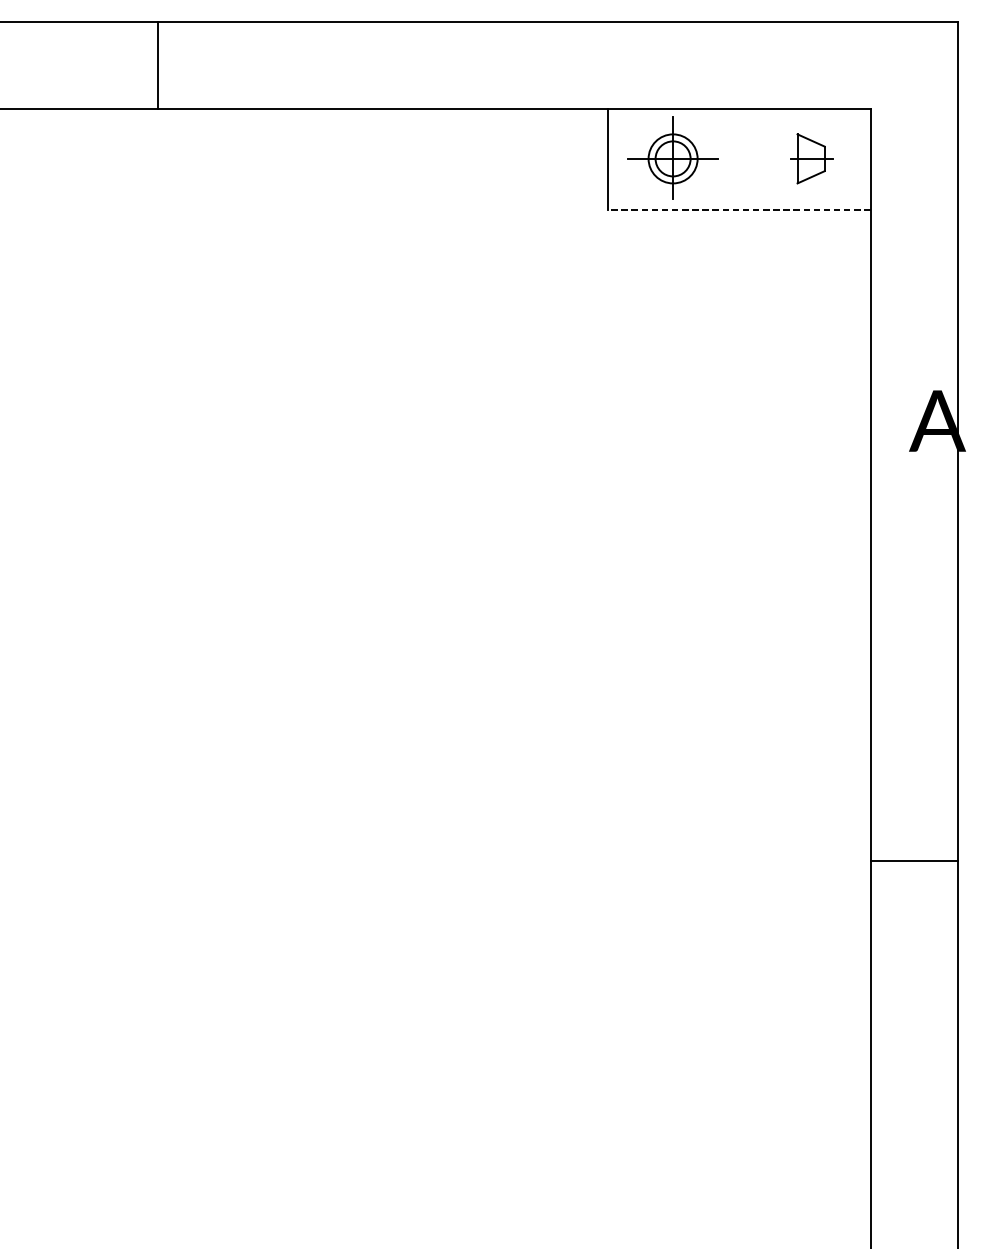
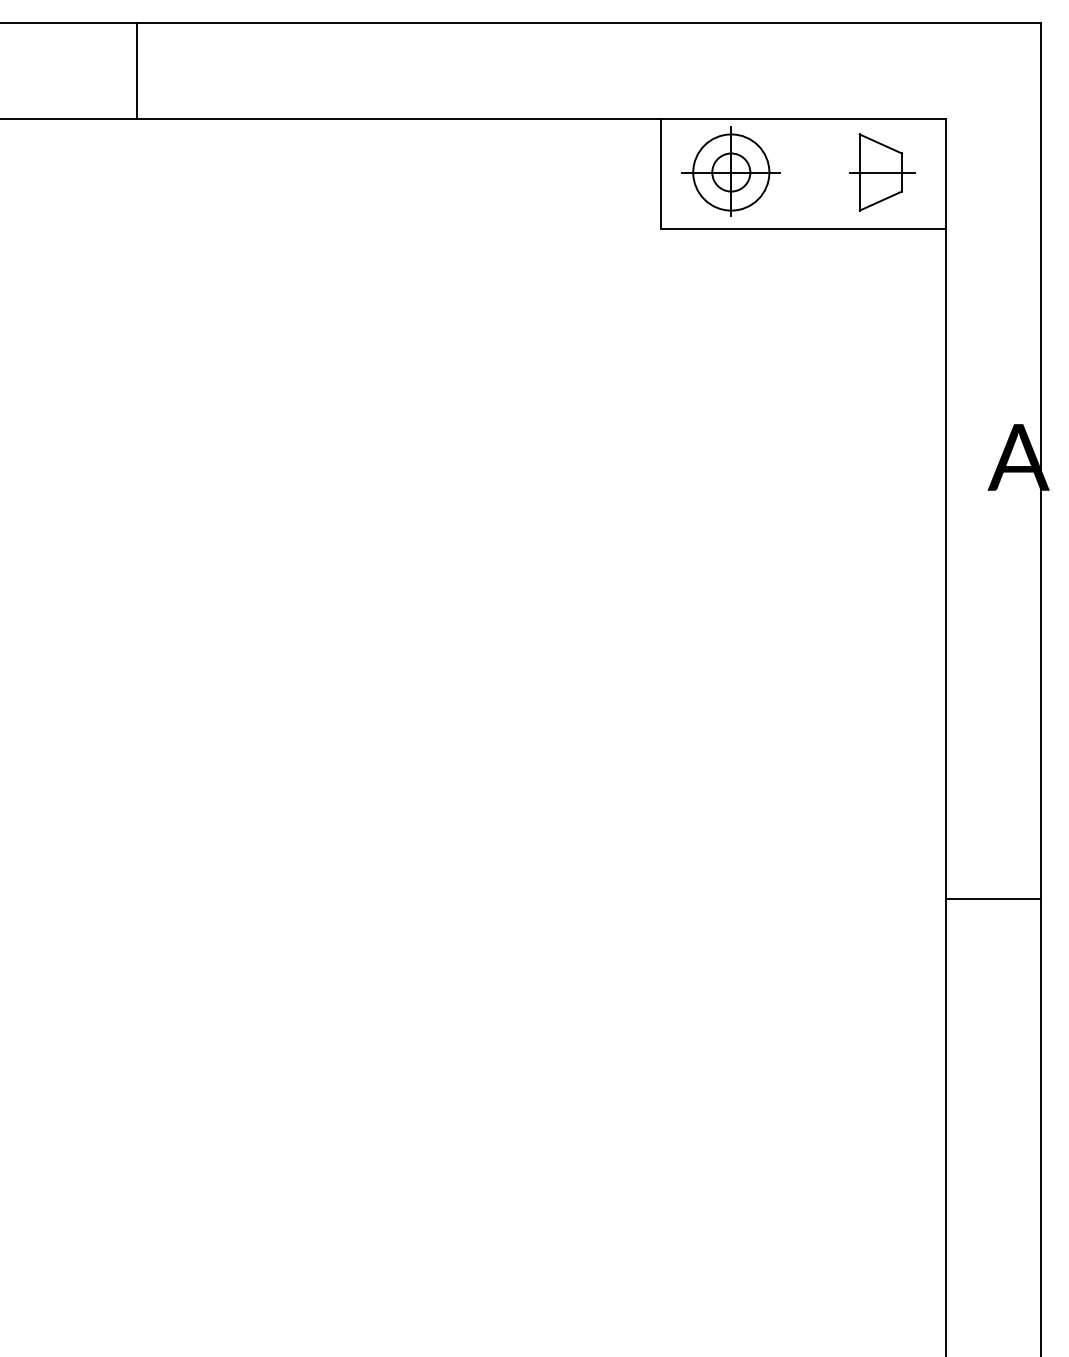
line: (157, 65) -> (136, 70), moved
circle: (673, 158) -> (731, 172), size x1.43
part: (812, 158) -> (882, 172), size x1.43
line: (739, 210) -> (803, 228), dashed -> solid
line: (914, 860) -> (993, 899), moved

